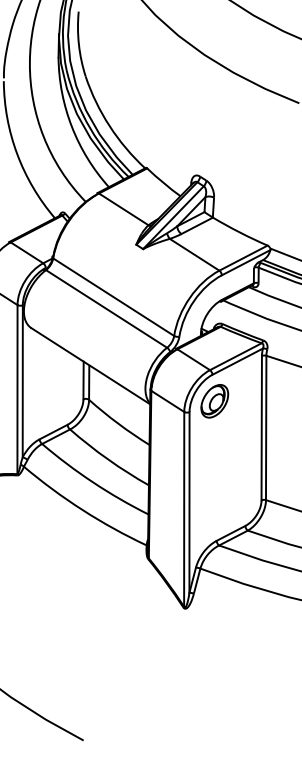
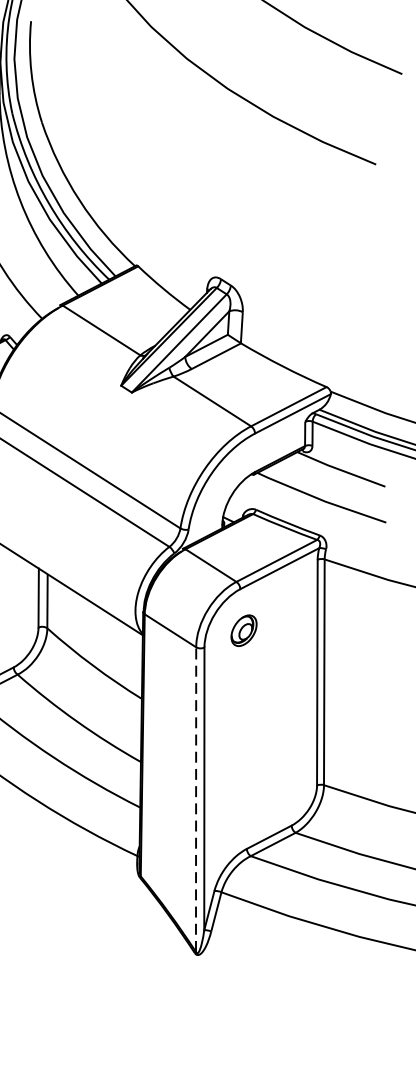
part: (214, 401) -> (243, 630), size x0.6
line: (184, 508) -> (196, 798), solid -> dashed

